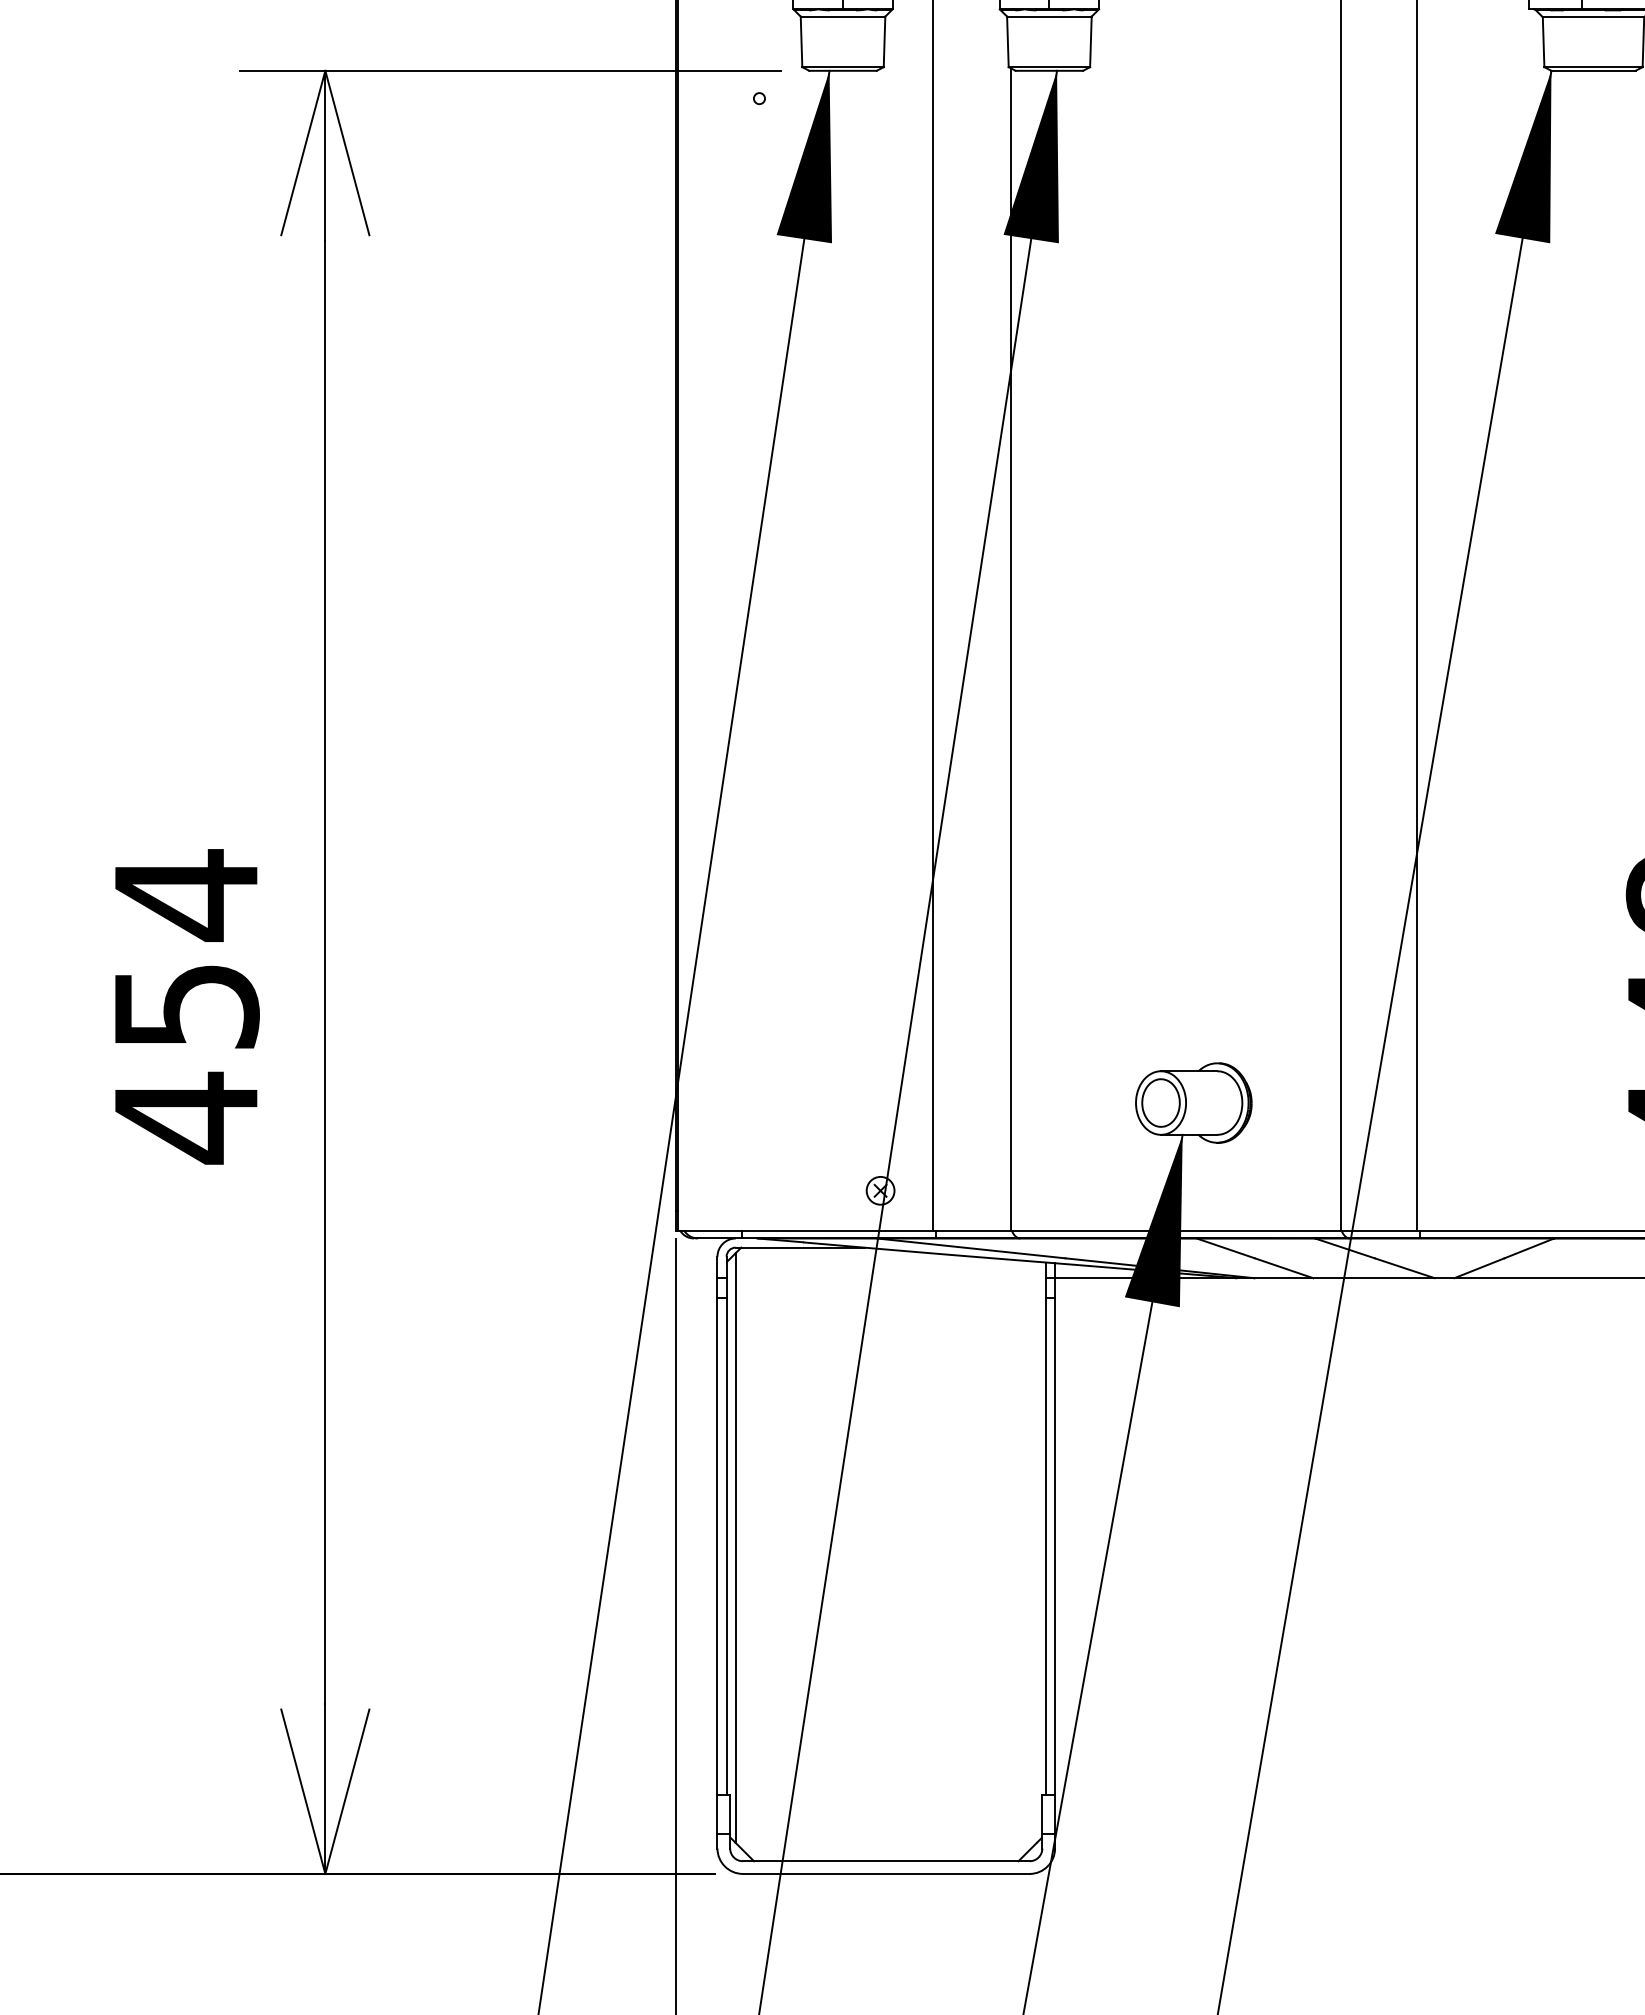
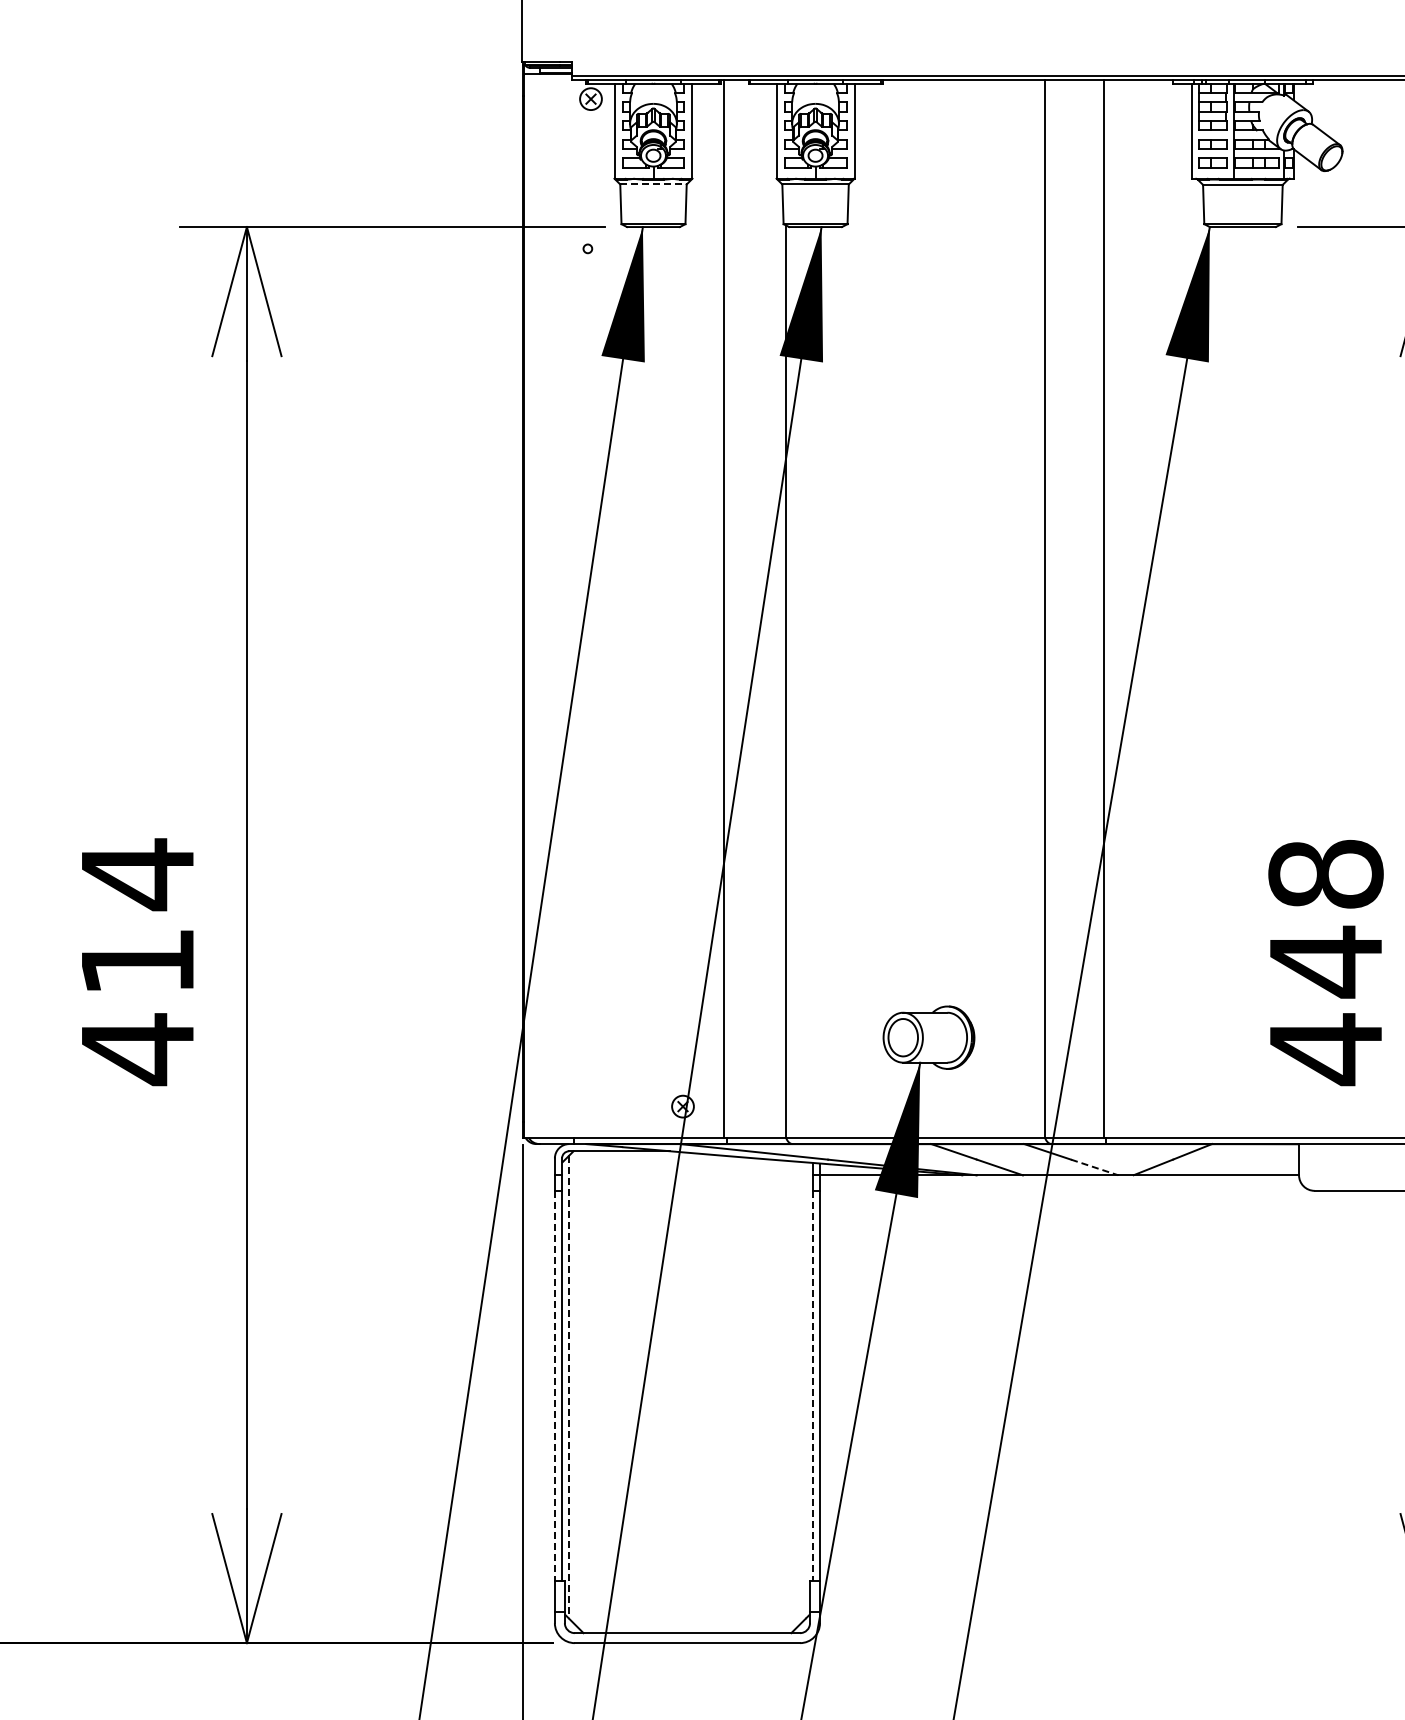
line: (843, 16) -> (653, 184), solid -> dashed
text: (187, 1007) -> (138, 962), 454 -> 414
line: (1404, 1268) -> (1094, 1167), solid -> dashed
line: (716, 1545) -> (554, 1385), solid -> dashed
line: (1045, 1545) -> (812, 1385), solid -> dashed
line: (736, 1548) -> (569, 1387), solid -> dashed

